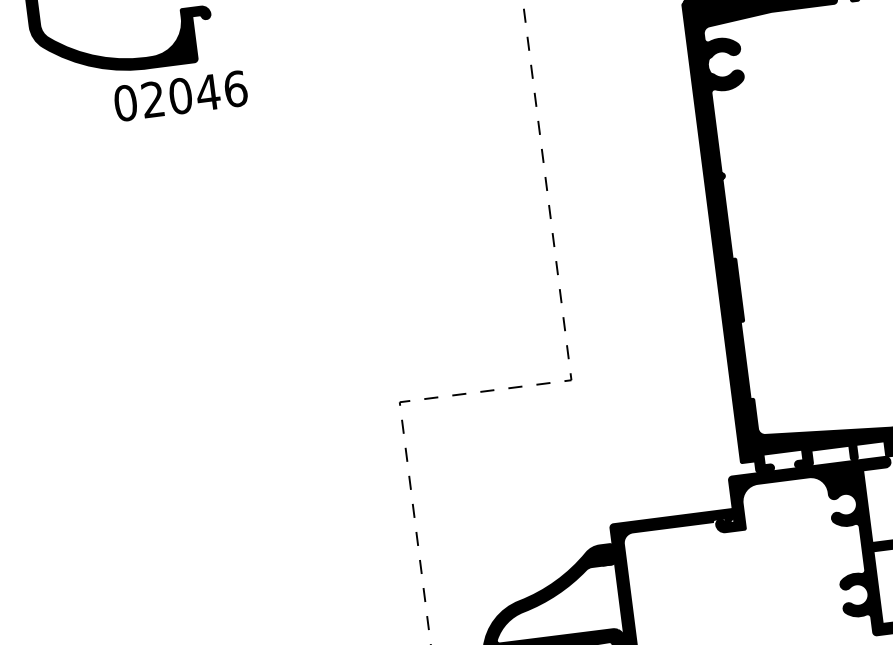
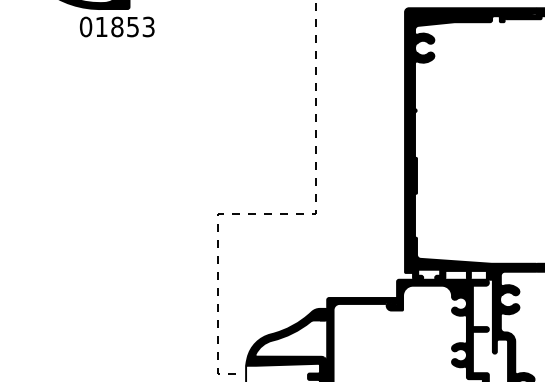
text: (193, 93) -> (124, 26), 02046 -> 01853

